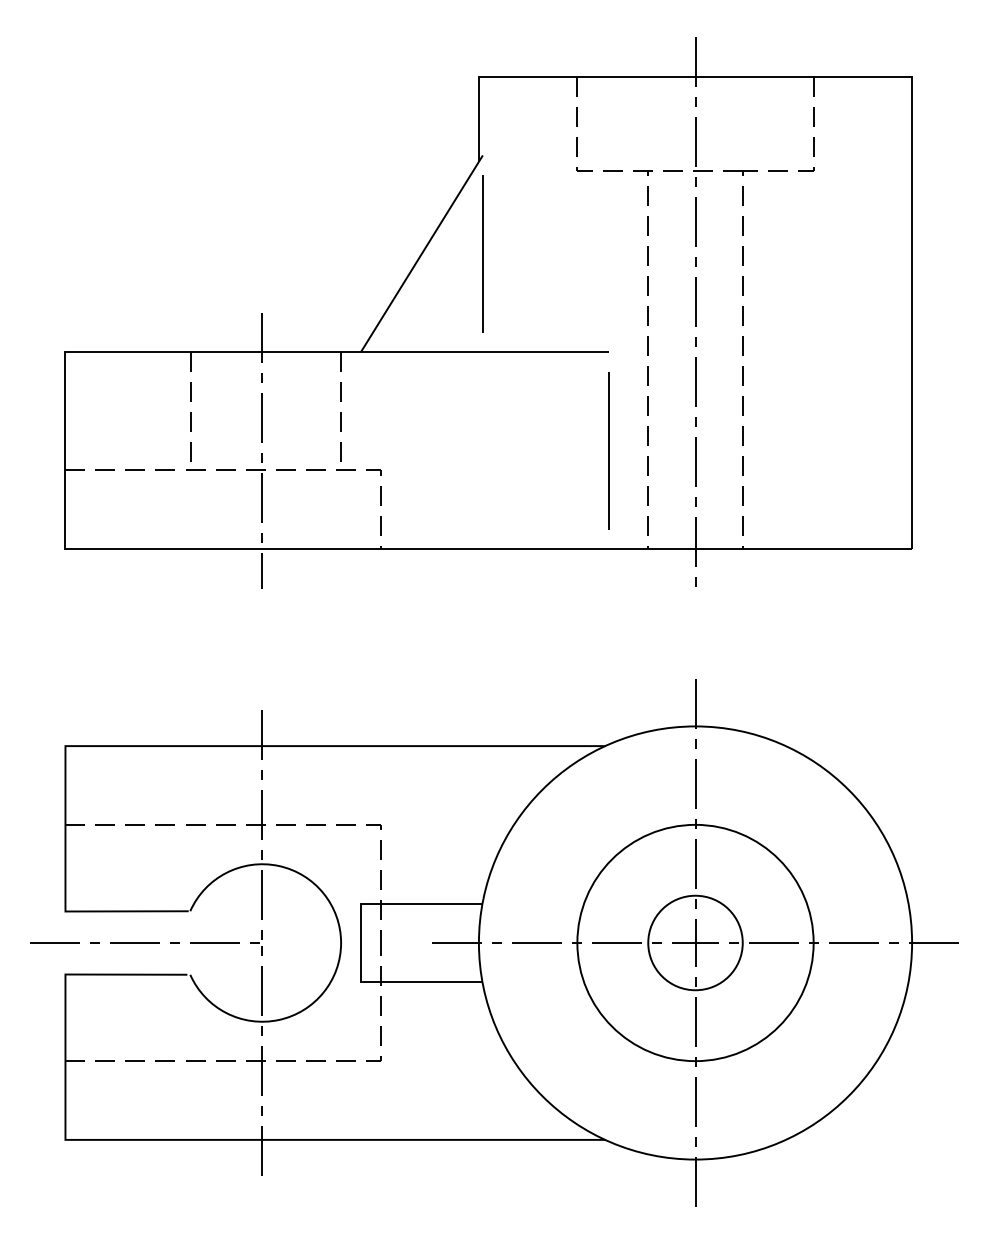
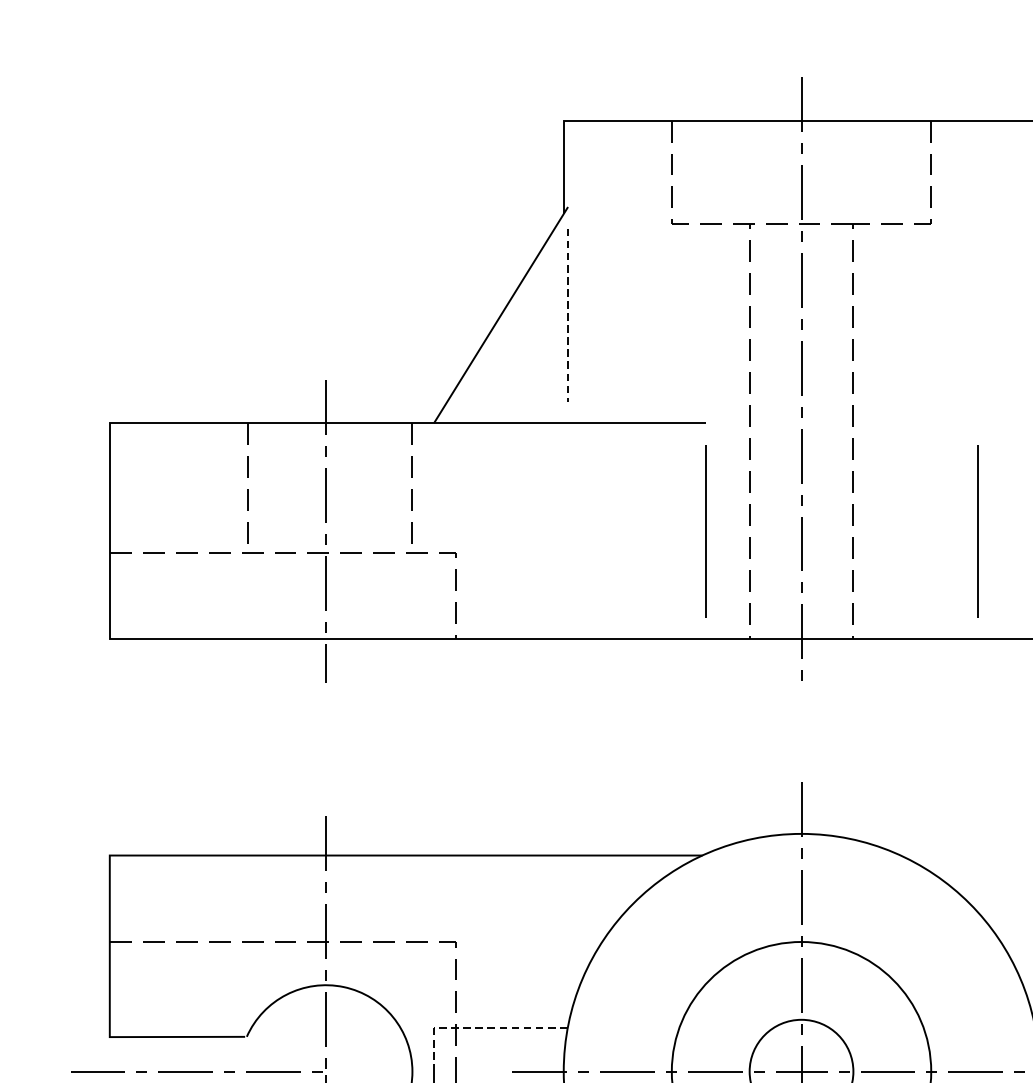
line: (482, 253) -> (567, 314), solid -> dashed
line: (855, 450) -> (977, 530), added
line: (401, 903) -> (478, 1028), solid -> dashed

